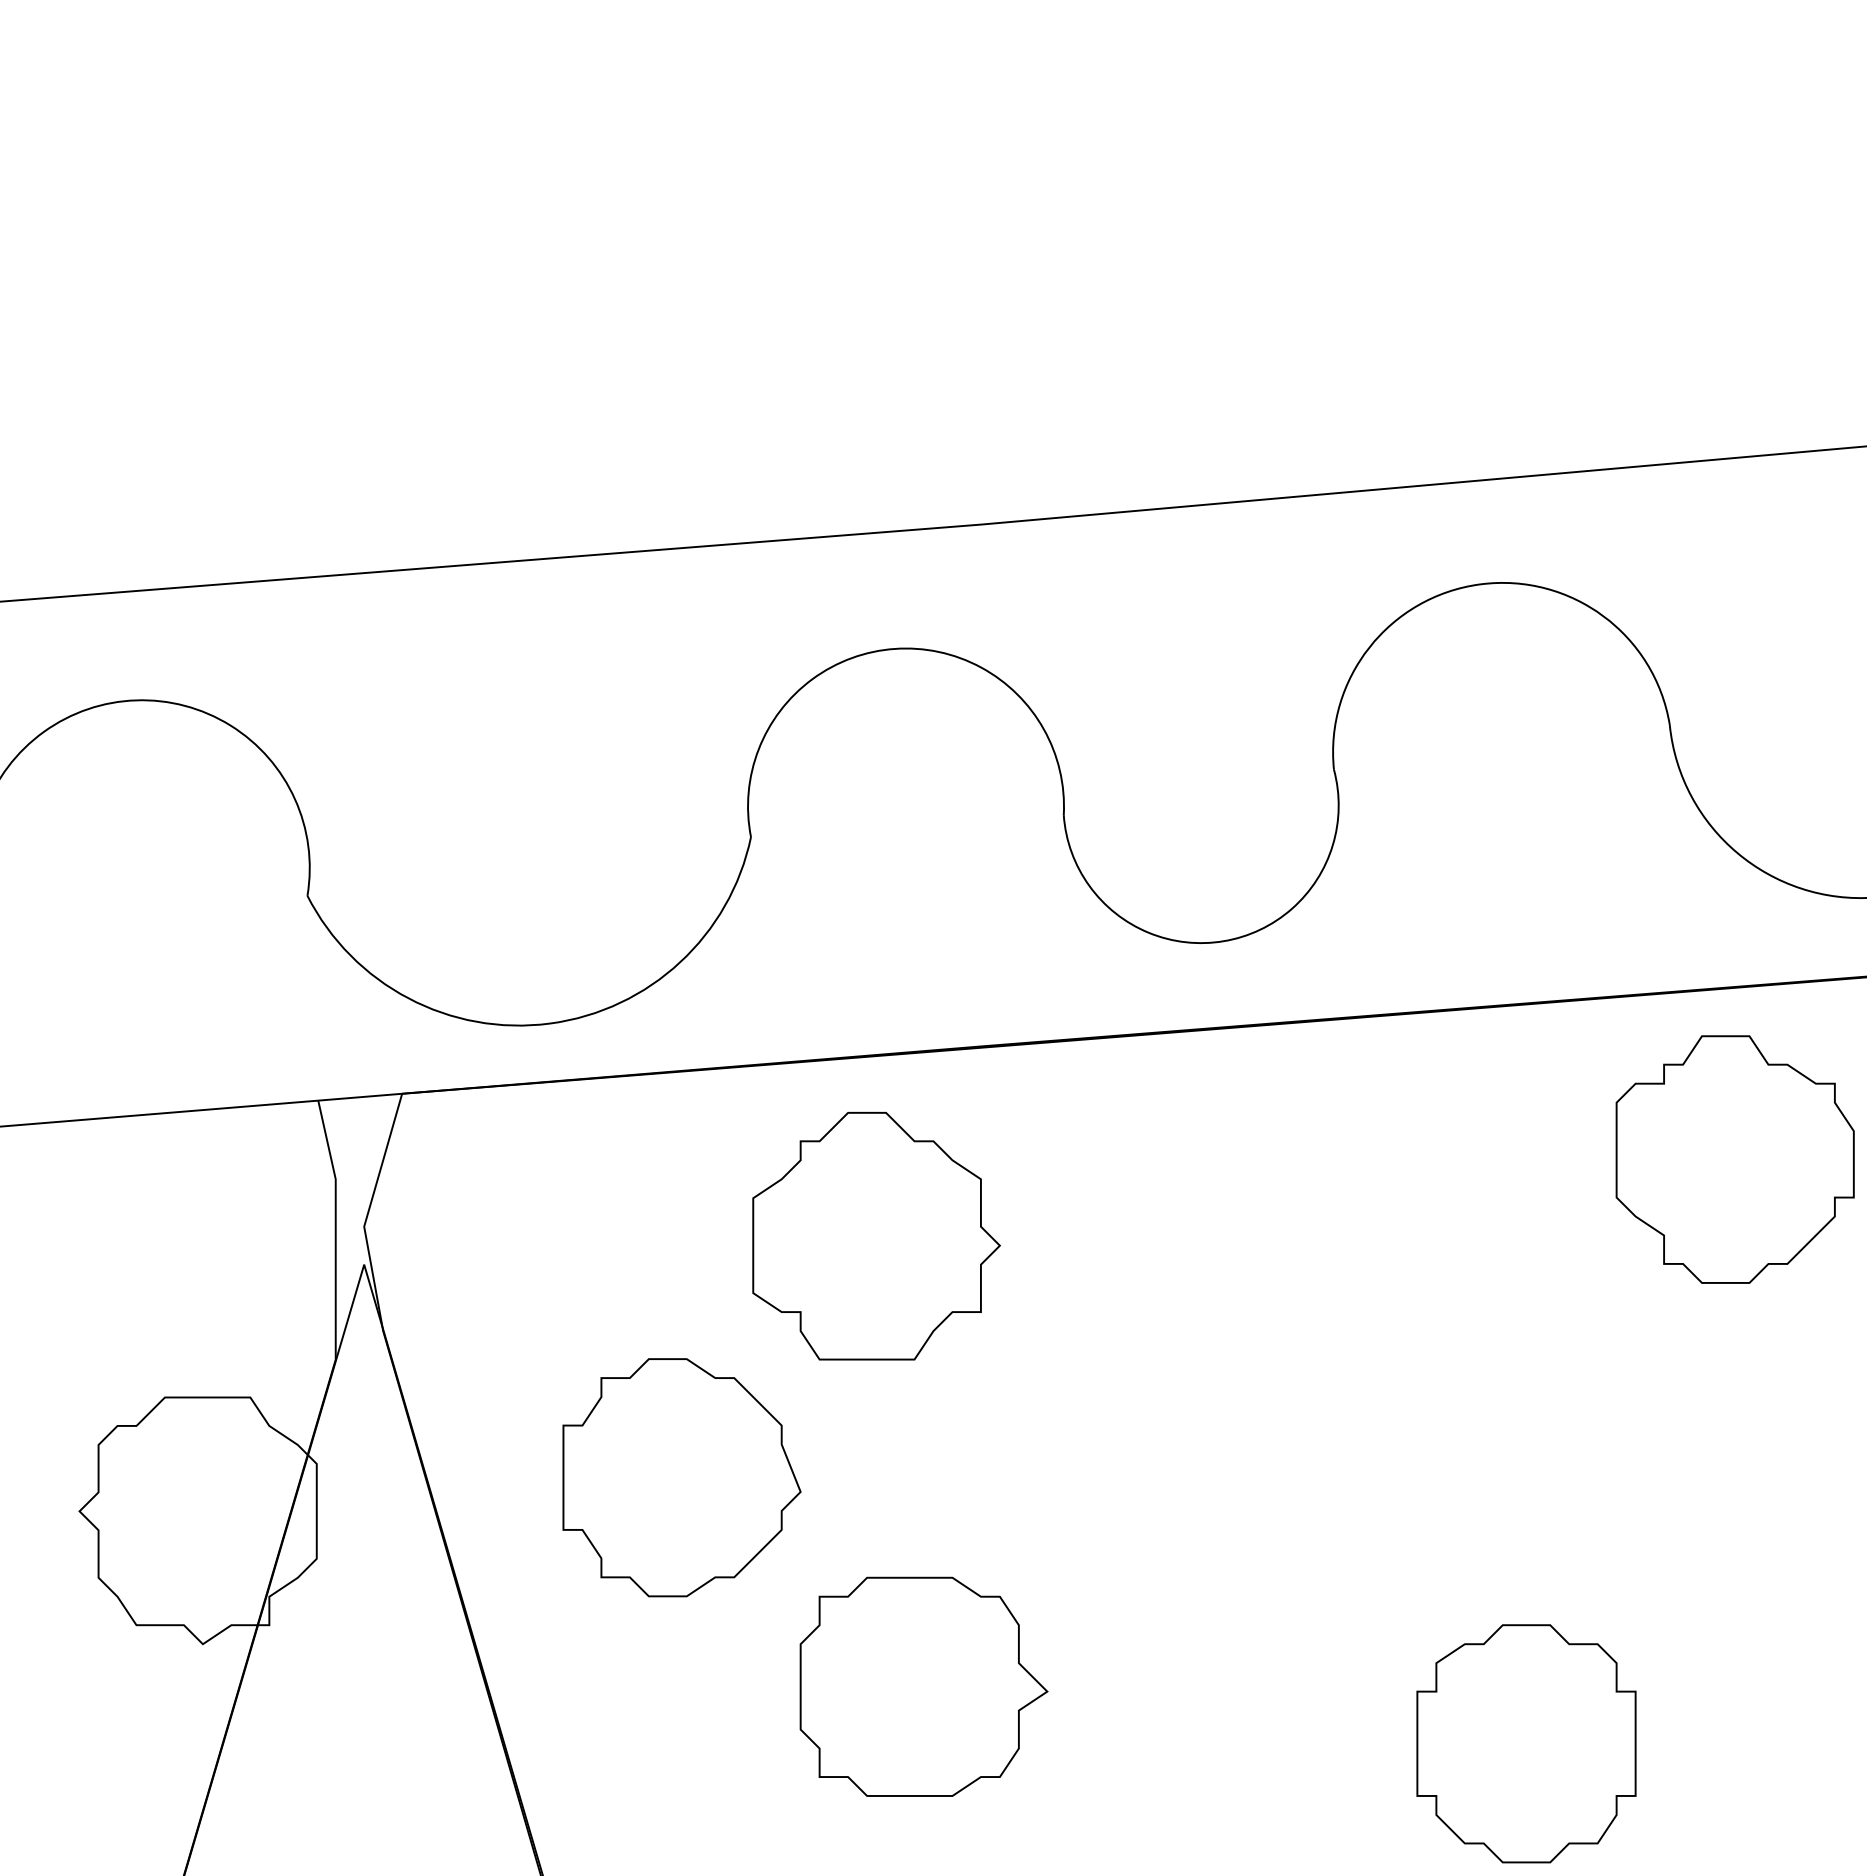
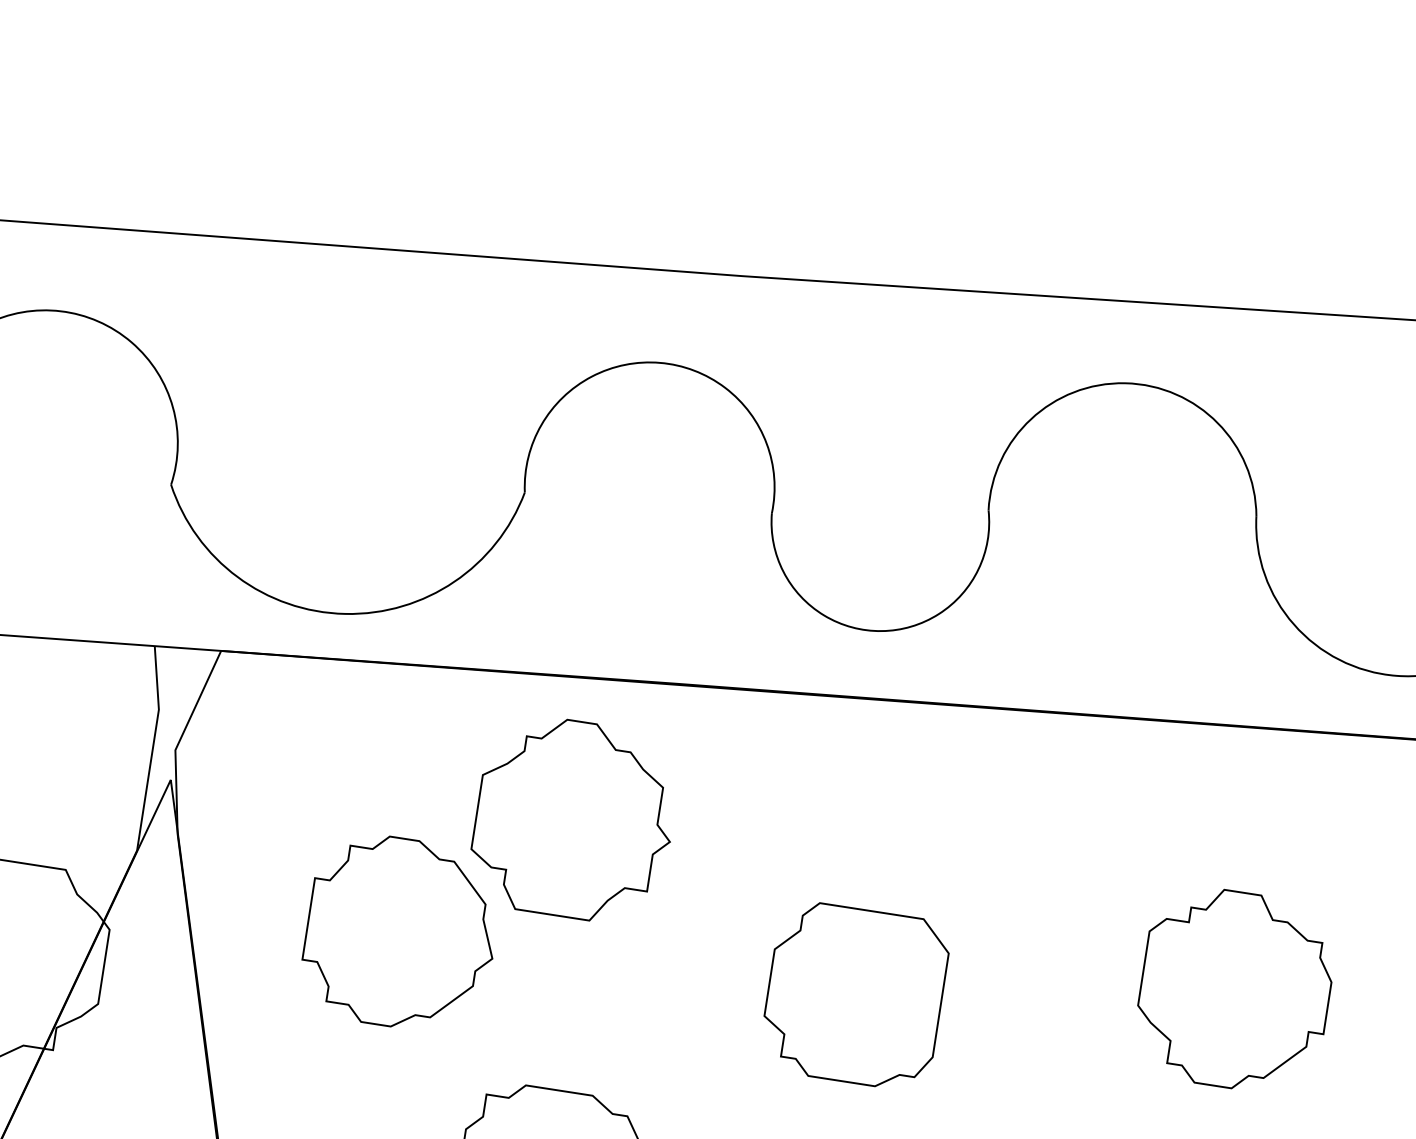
part: (1734, 1159) -> (1234, 990), moved
part: (1260, 1402) -> (854, 996), added
part: (681, 1477) -> (401, 933), moved

